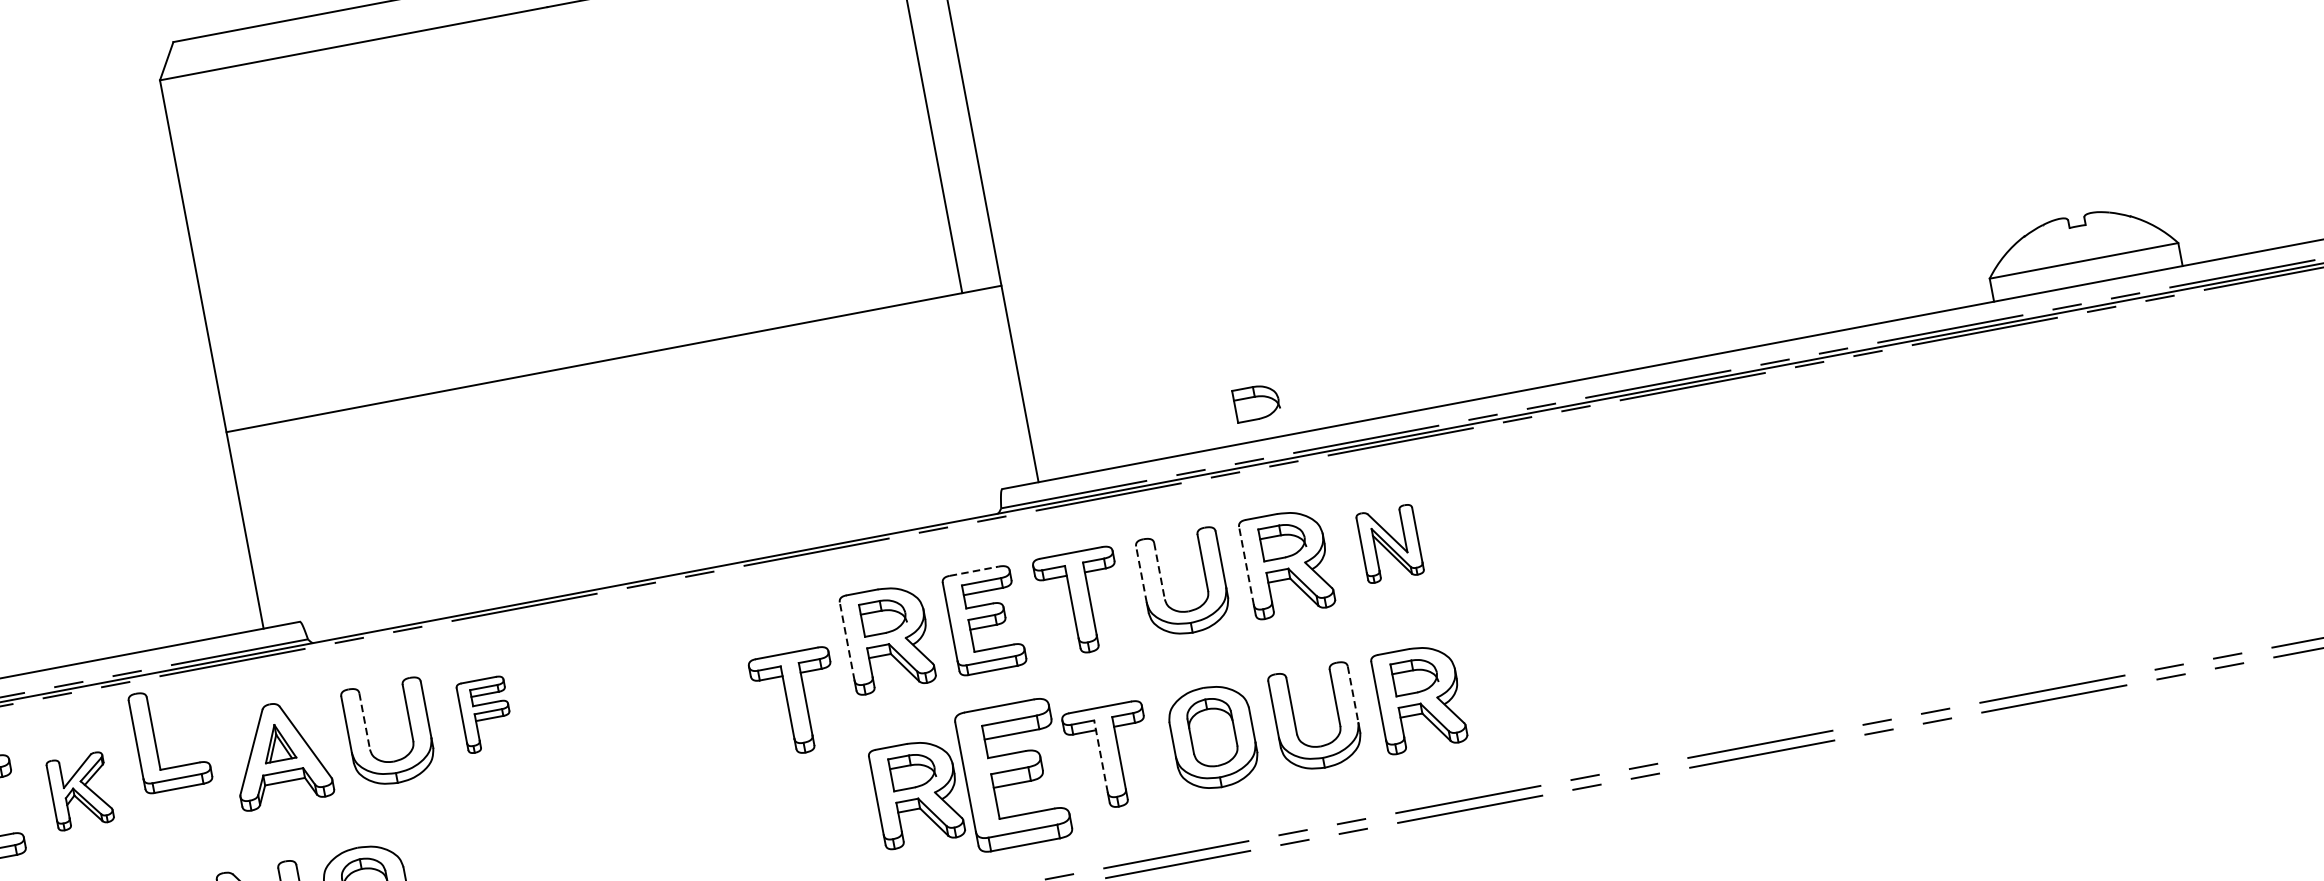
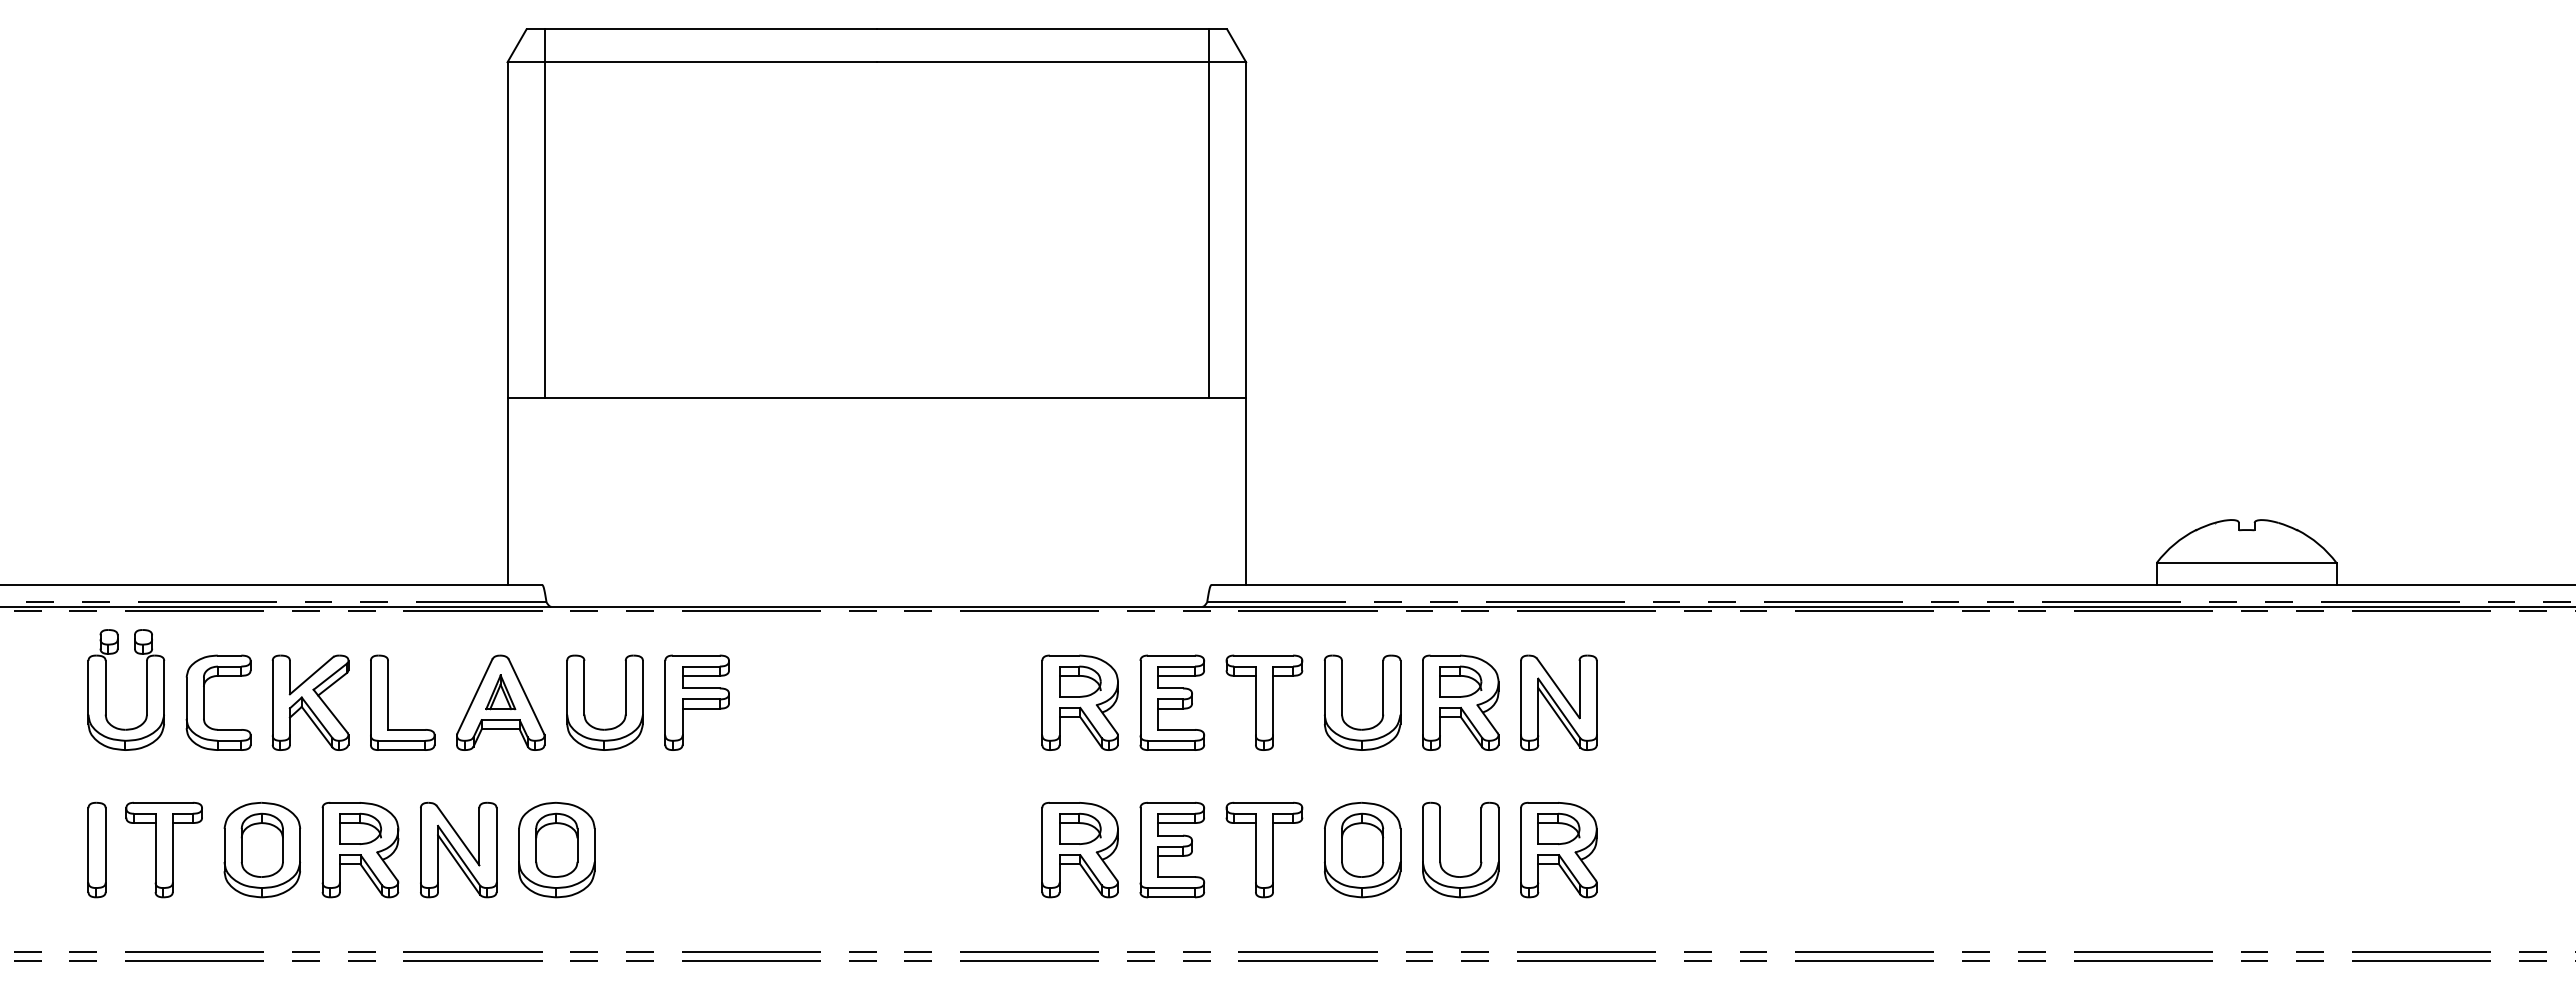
line: (228, 231) -> (544, 213), added
part: (1256, 402) -> (1460, 549), removed
part: (1389, 543) -> (1558, 702), size x1.43
line: (1245, 565) -> (1422, 697), dashed -> solid
line: (974, 571) -> (1171, 655), dashed -> solid
line: (1158, 571) -> (1341, 687), dashed -> solid
line: (1141, 574) -> (1324, 687), dashed -> solid
line: (847, 640) -> (1042, 697), dashed -> solid
line: (1353, 695) -> (1498, 835), dashed -> solid
part: (796, 702) -> (985, 745), removed
part: (485, 714) -> (696, 702), size x1.43
line: (364, 721) -> (584, 687), dashed -> solid
part: (155, 741) -> (388, 702), moved
line: (1100, 755) -> (1255, 847), dashed -> solid
part: (1013, 774) -> (1172, 849), size x0.71
part: (80, 791) -> (310, 702), size x1.43

